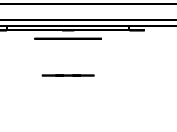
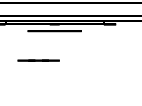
line: (67, 75) -> (38, 60), moved

